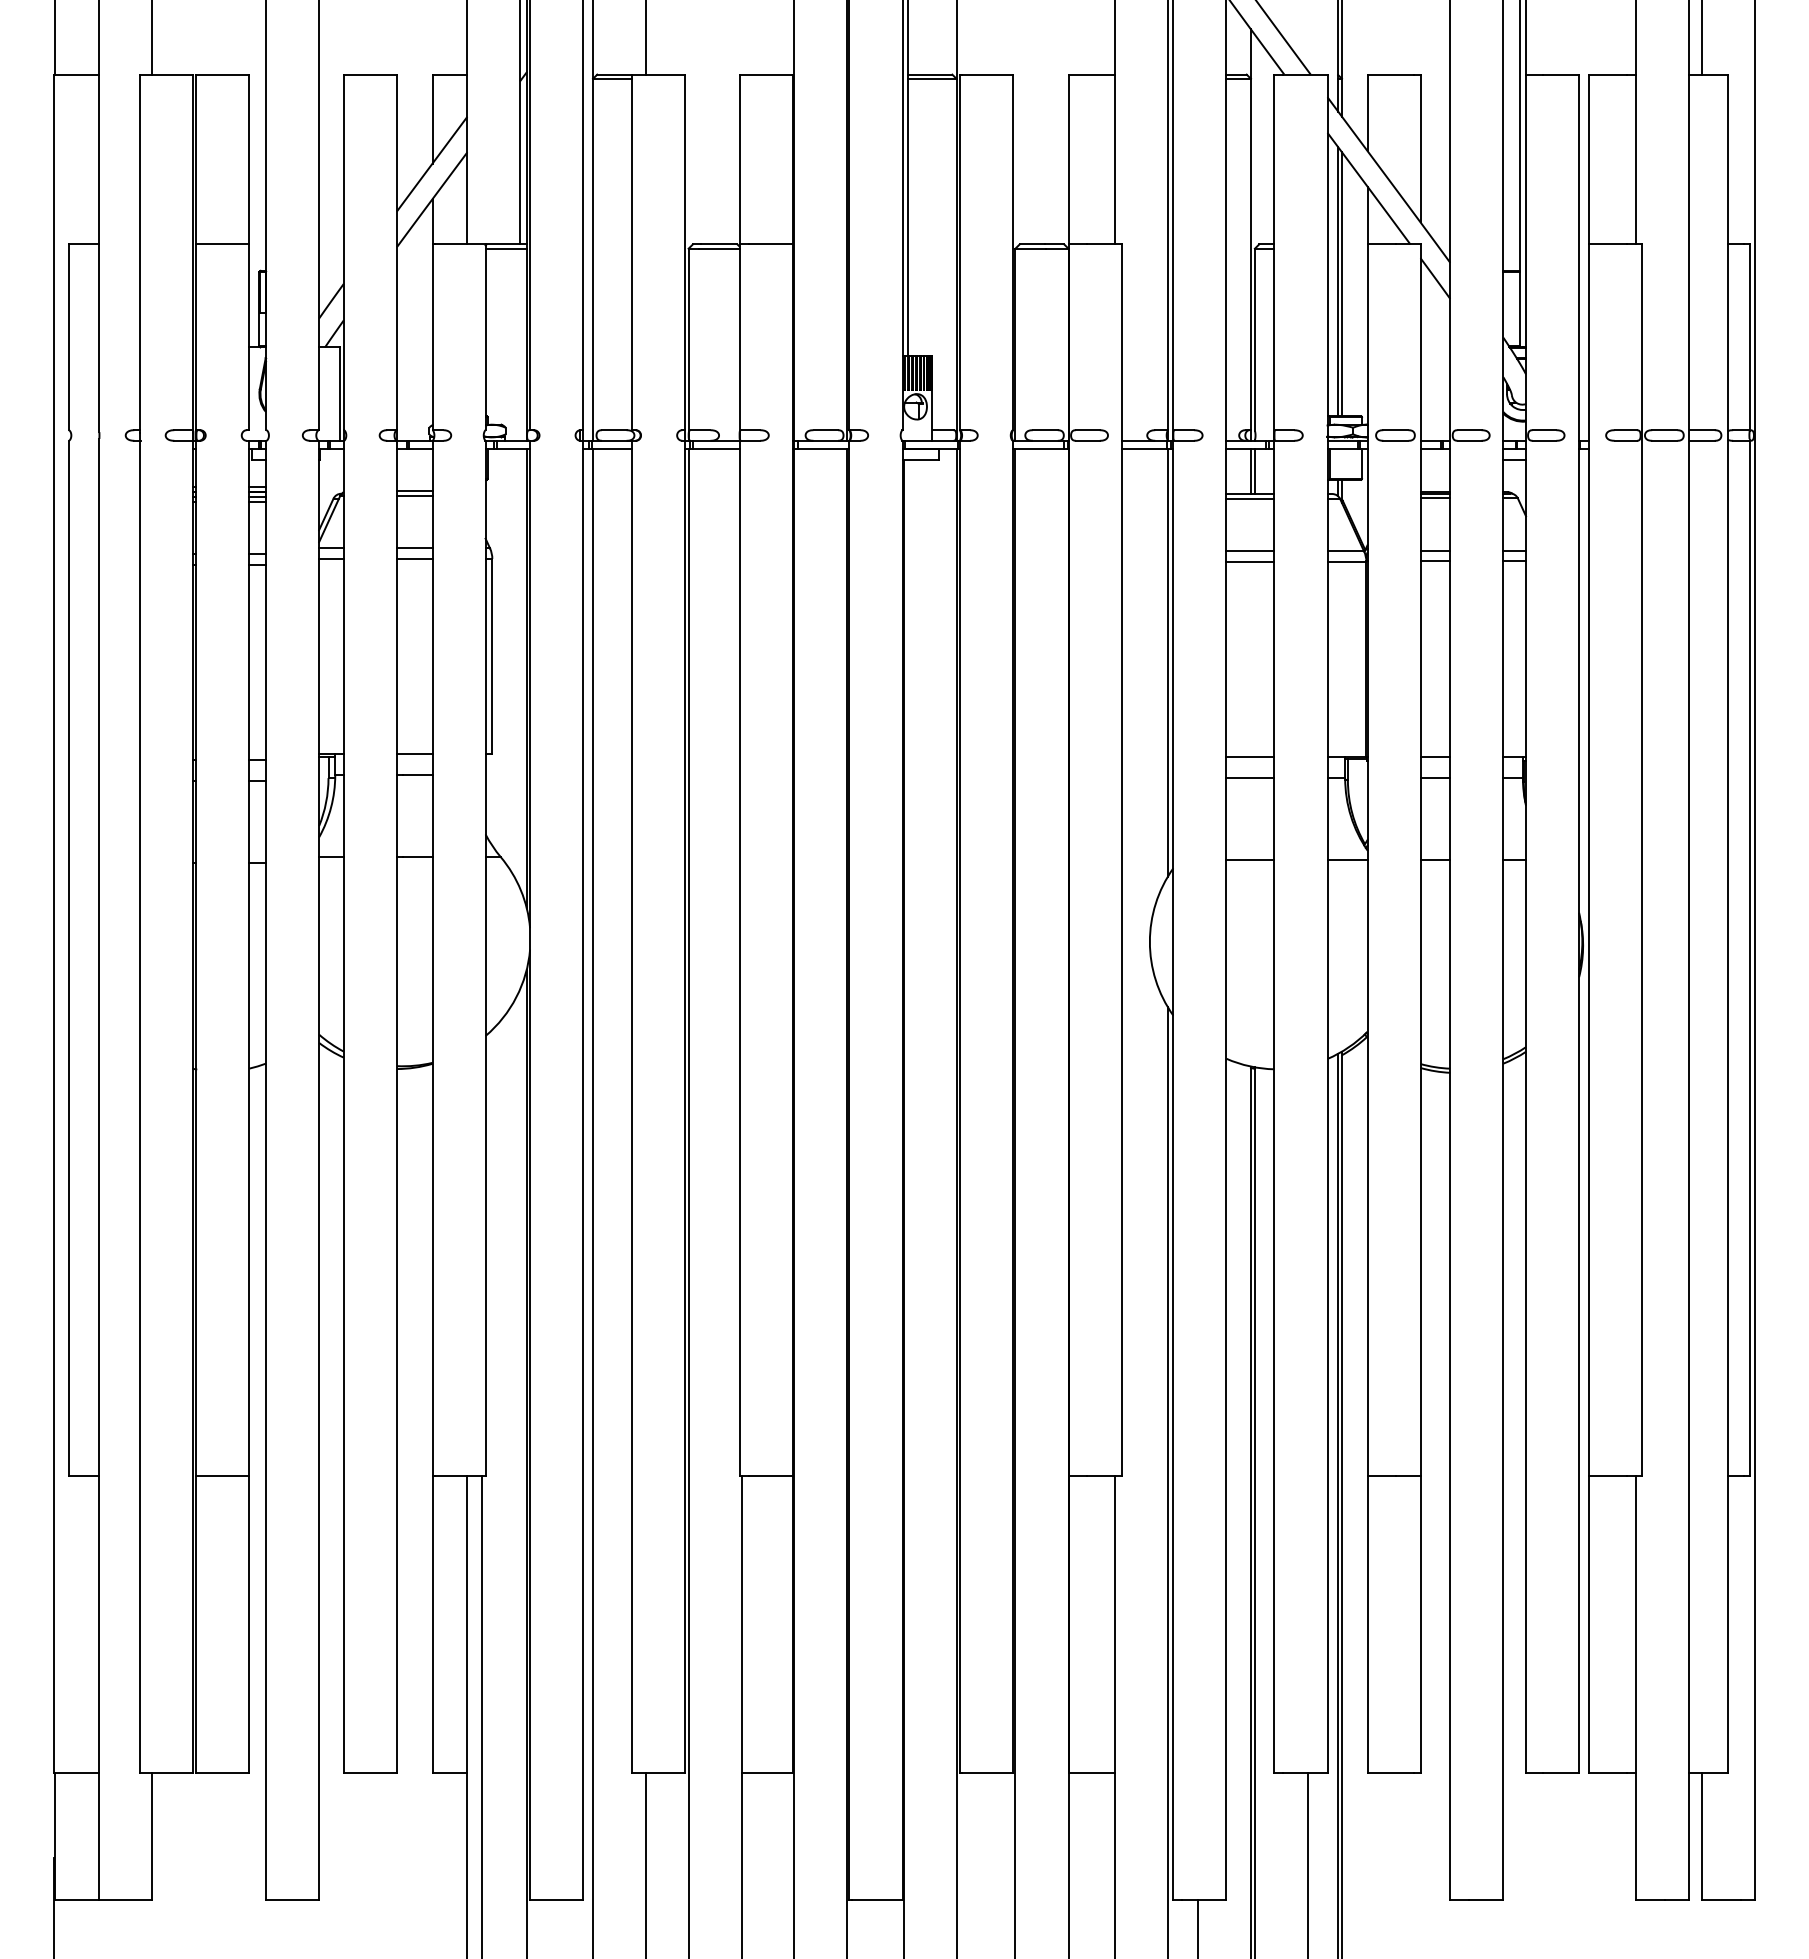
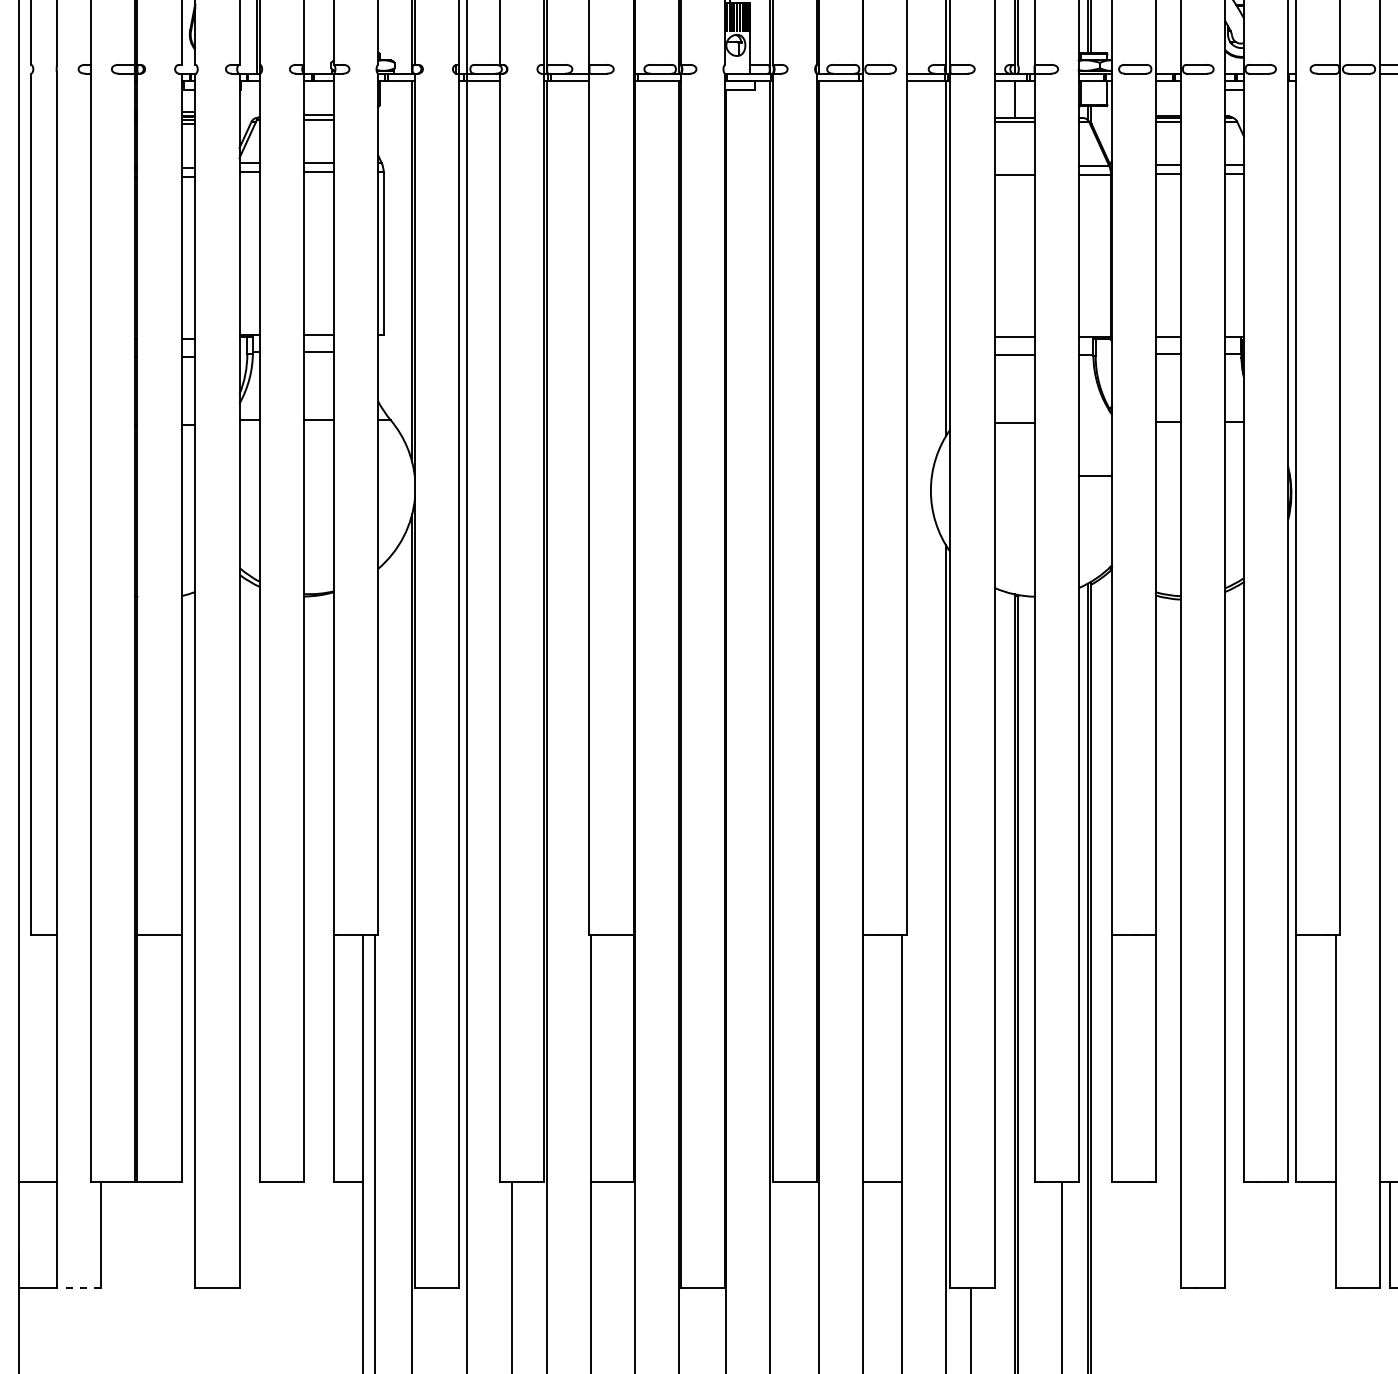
line: (1254, 471) -> (1017, 99), removed
line: (1250, 551) -> (1014, 165), removed
line: (1347, 860) -> (1095, 476), moved
line: (125, 1900) -> (78, 1288), solid -> dashed

